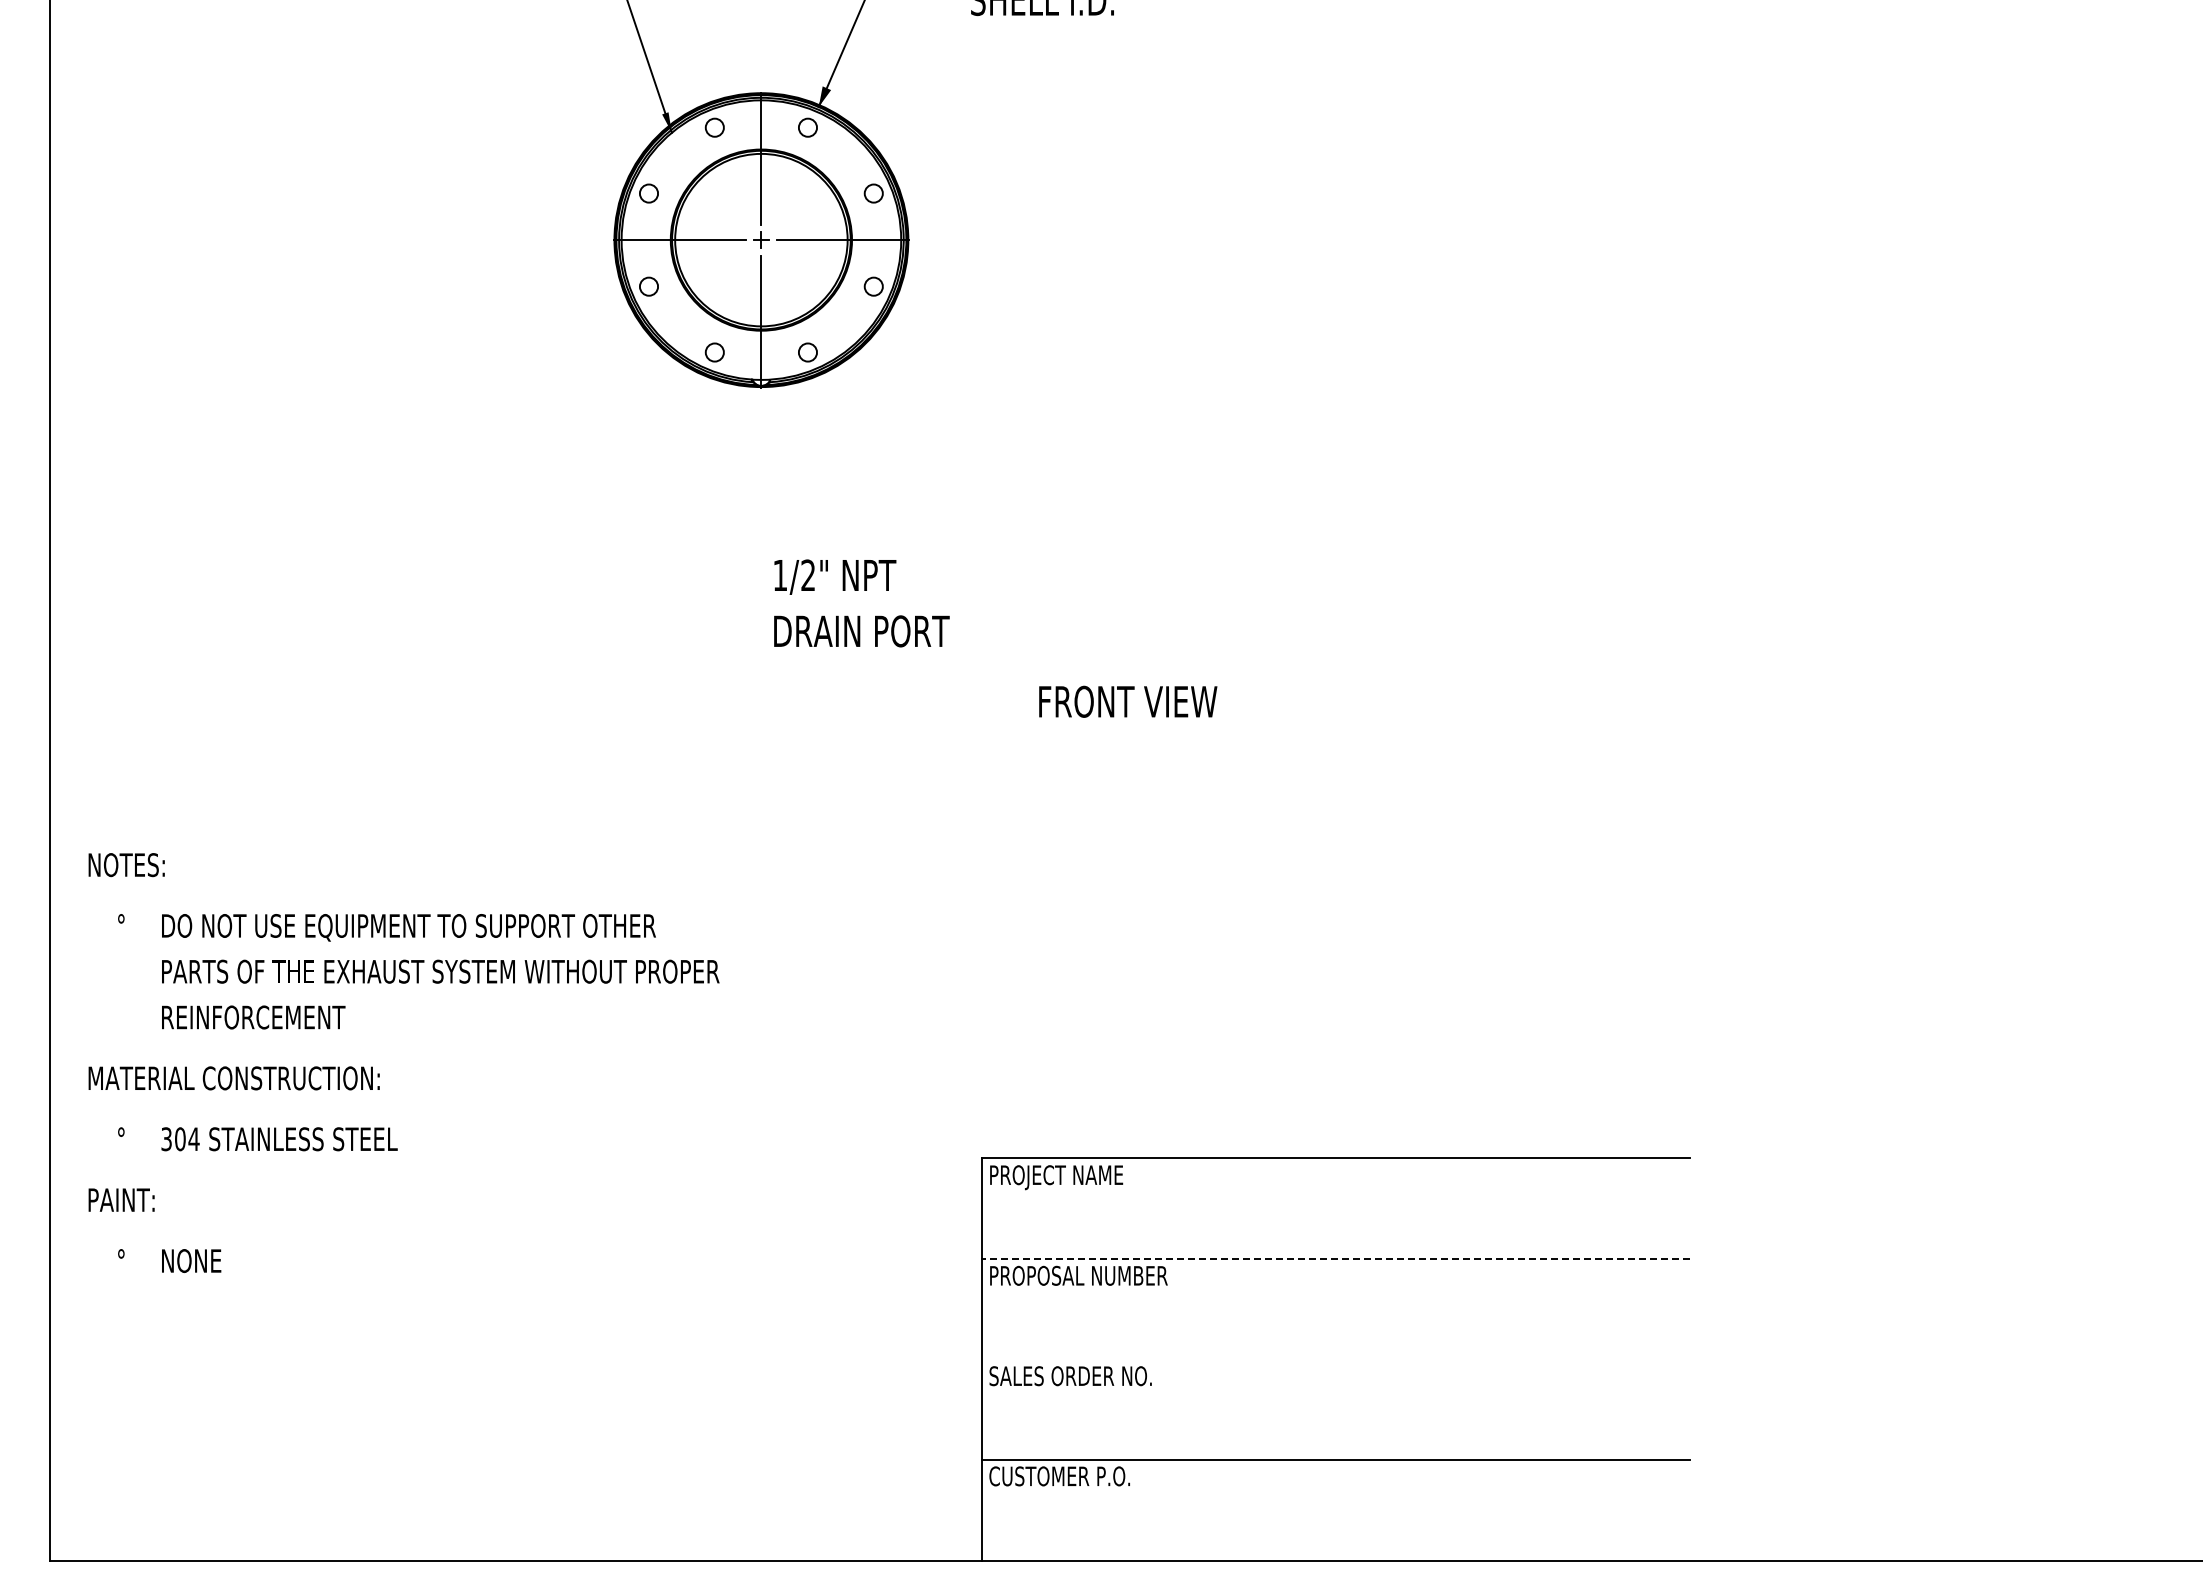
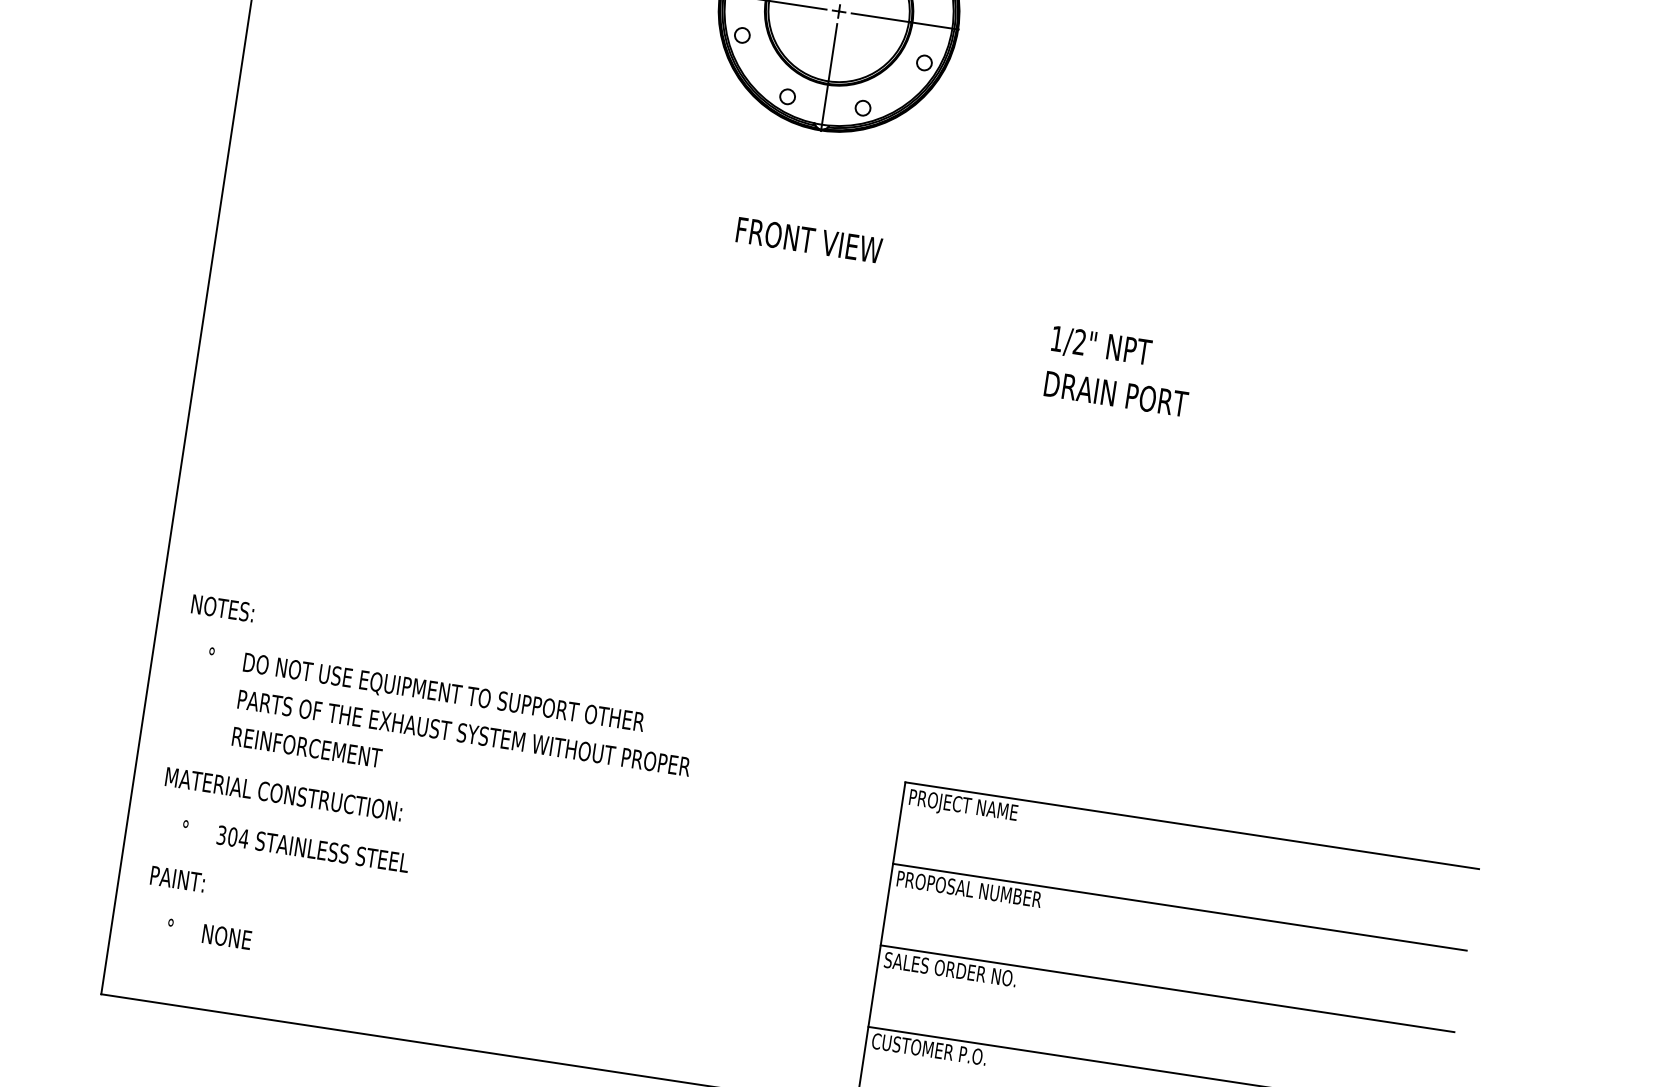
text: (861, 603) -> (1119, 371), moved
text: (1128, 701) -> (809, 240), moved
text: (403, 1062) -> (422, 802), moved
line: (1335, 1259) -> (1179, 907), dashed -> solid
line: (1336, 1359) -> (1167, 988), added

